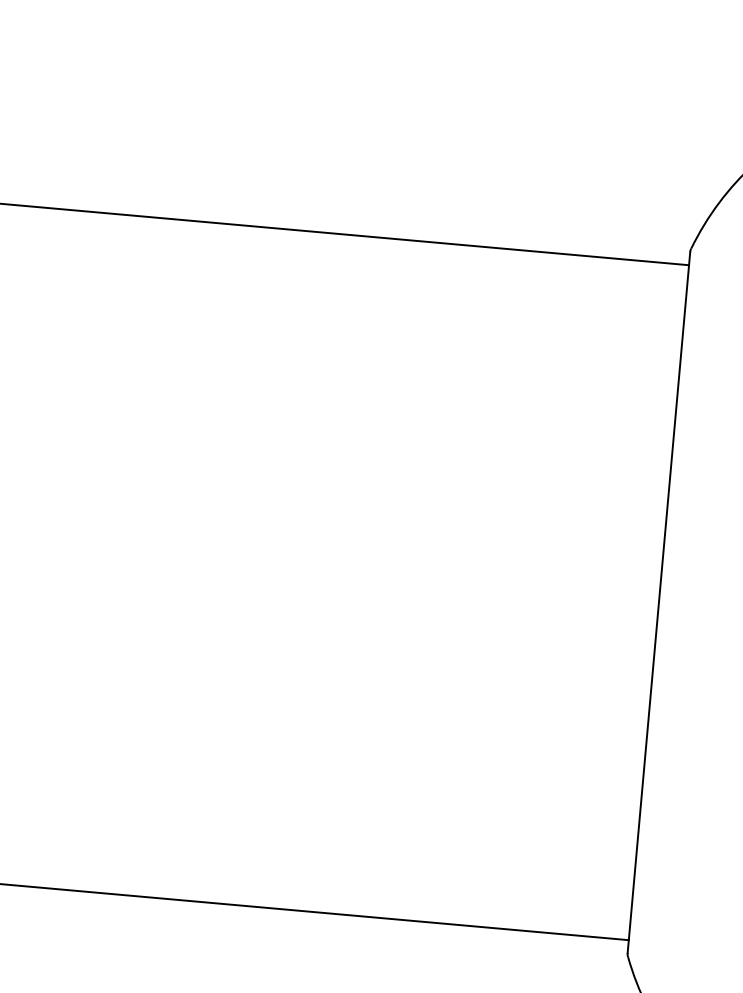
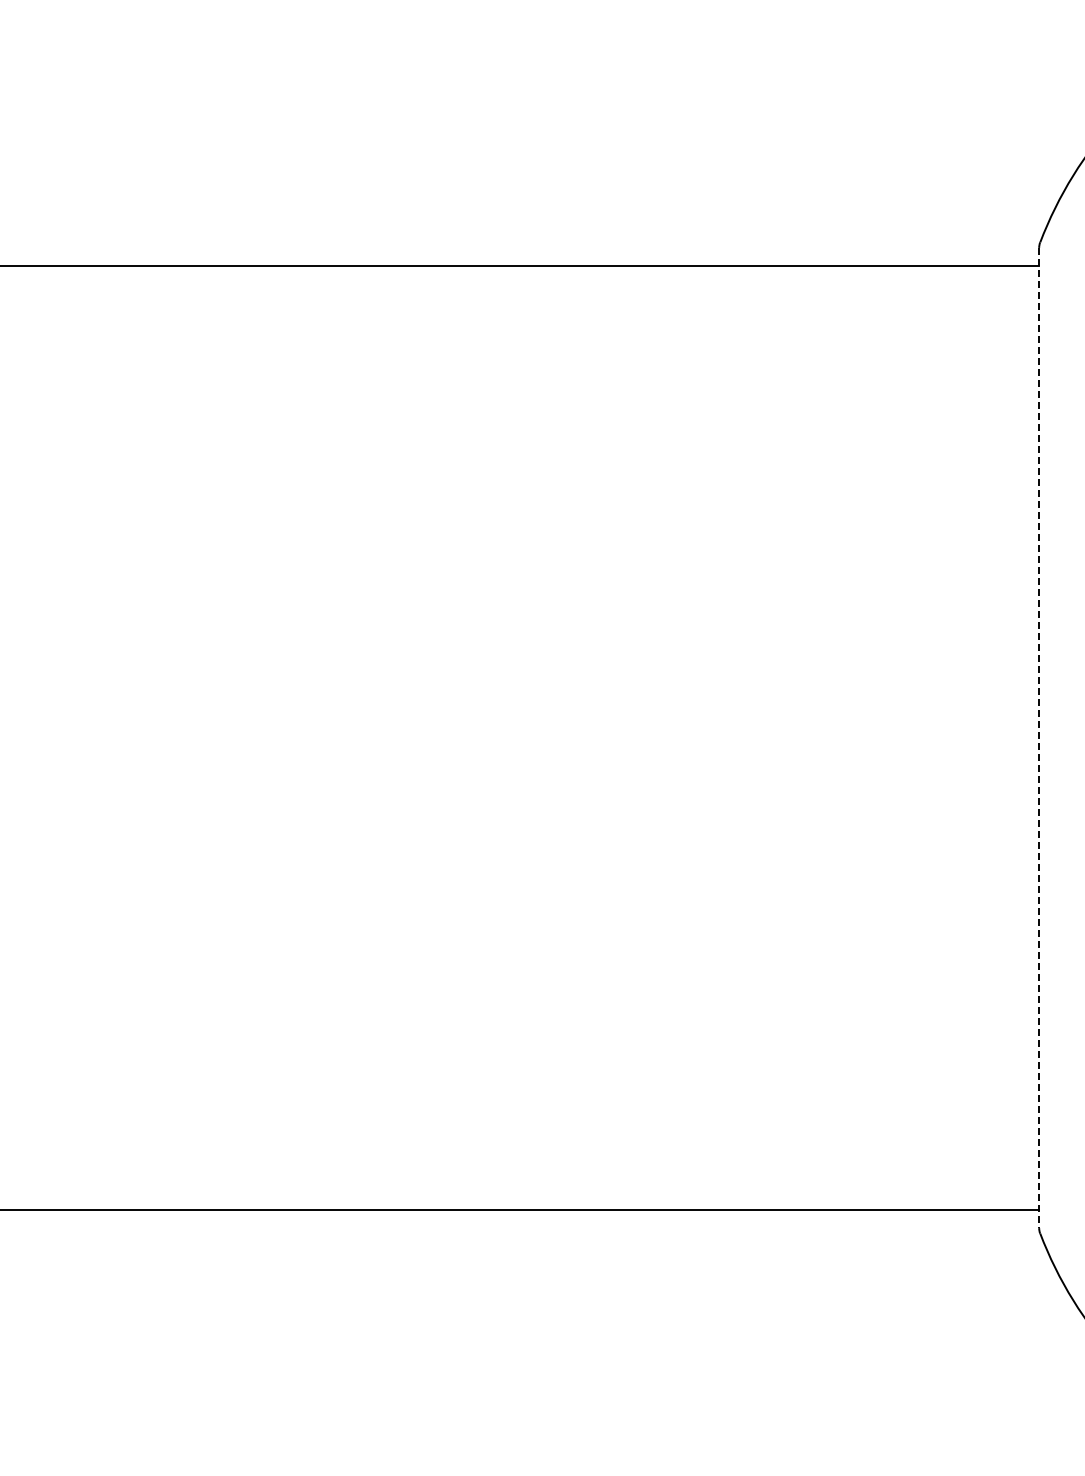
line: (659, 603) -> (1039, 738), solid -> dashed

